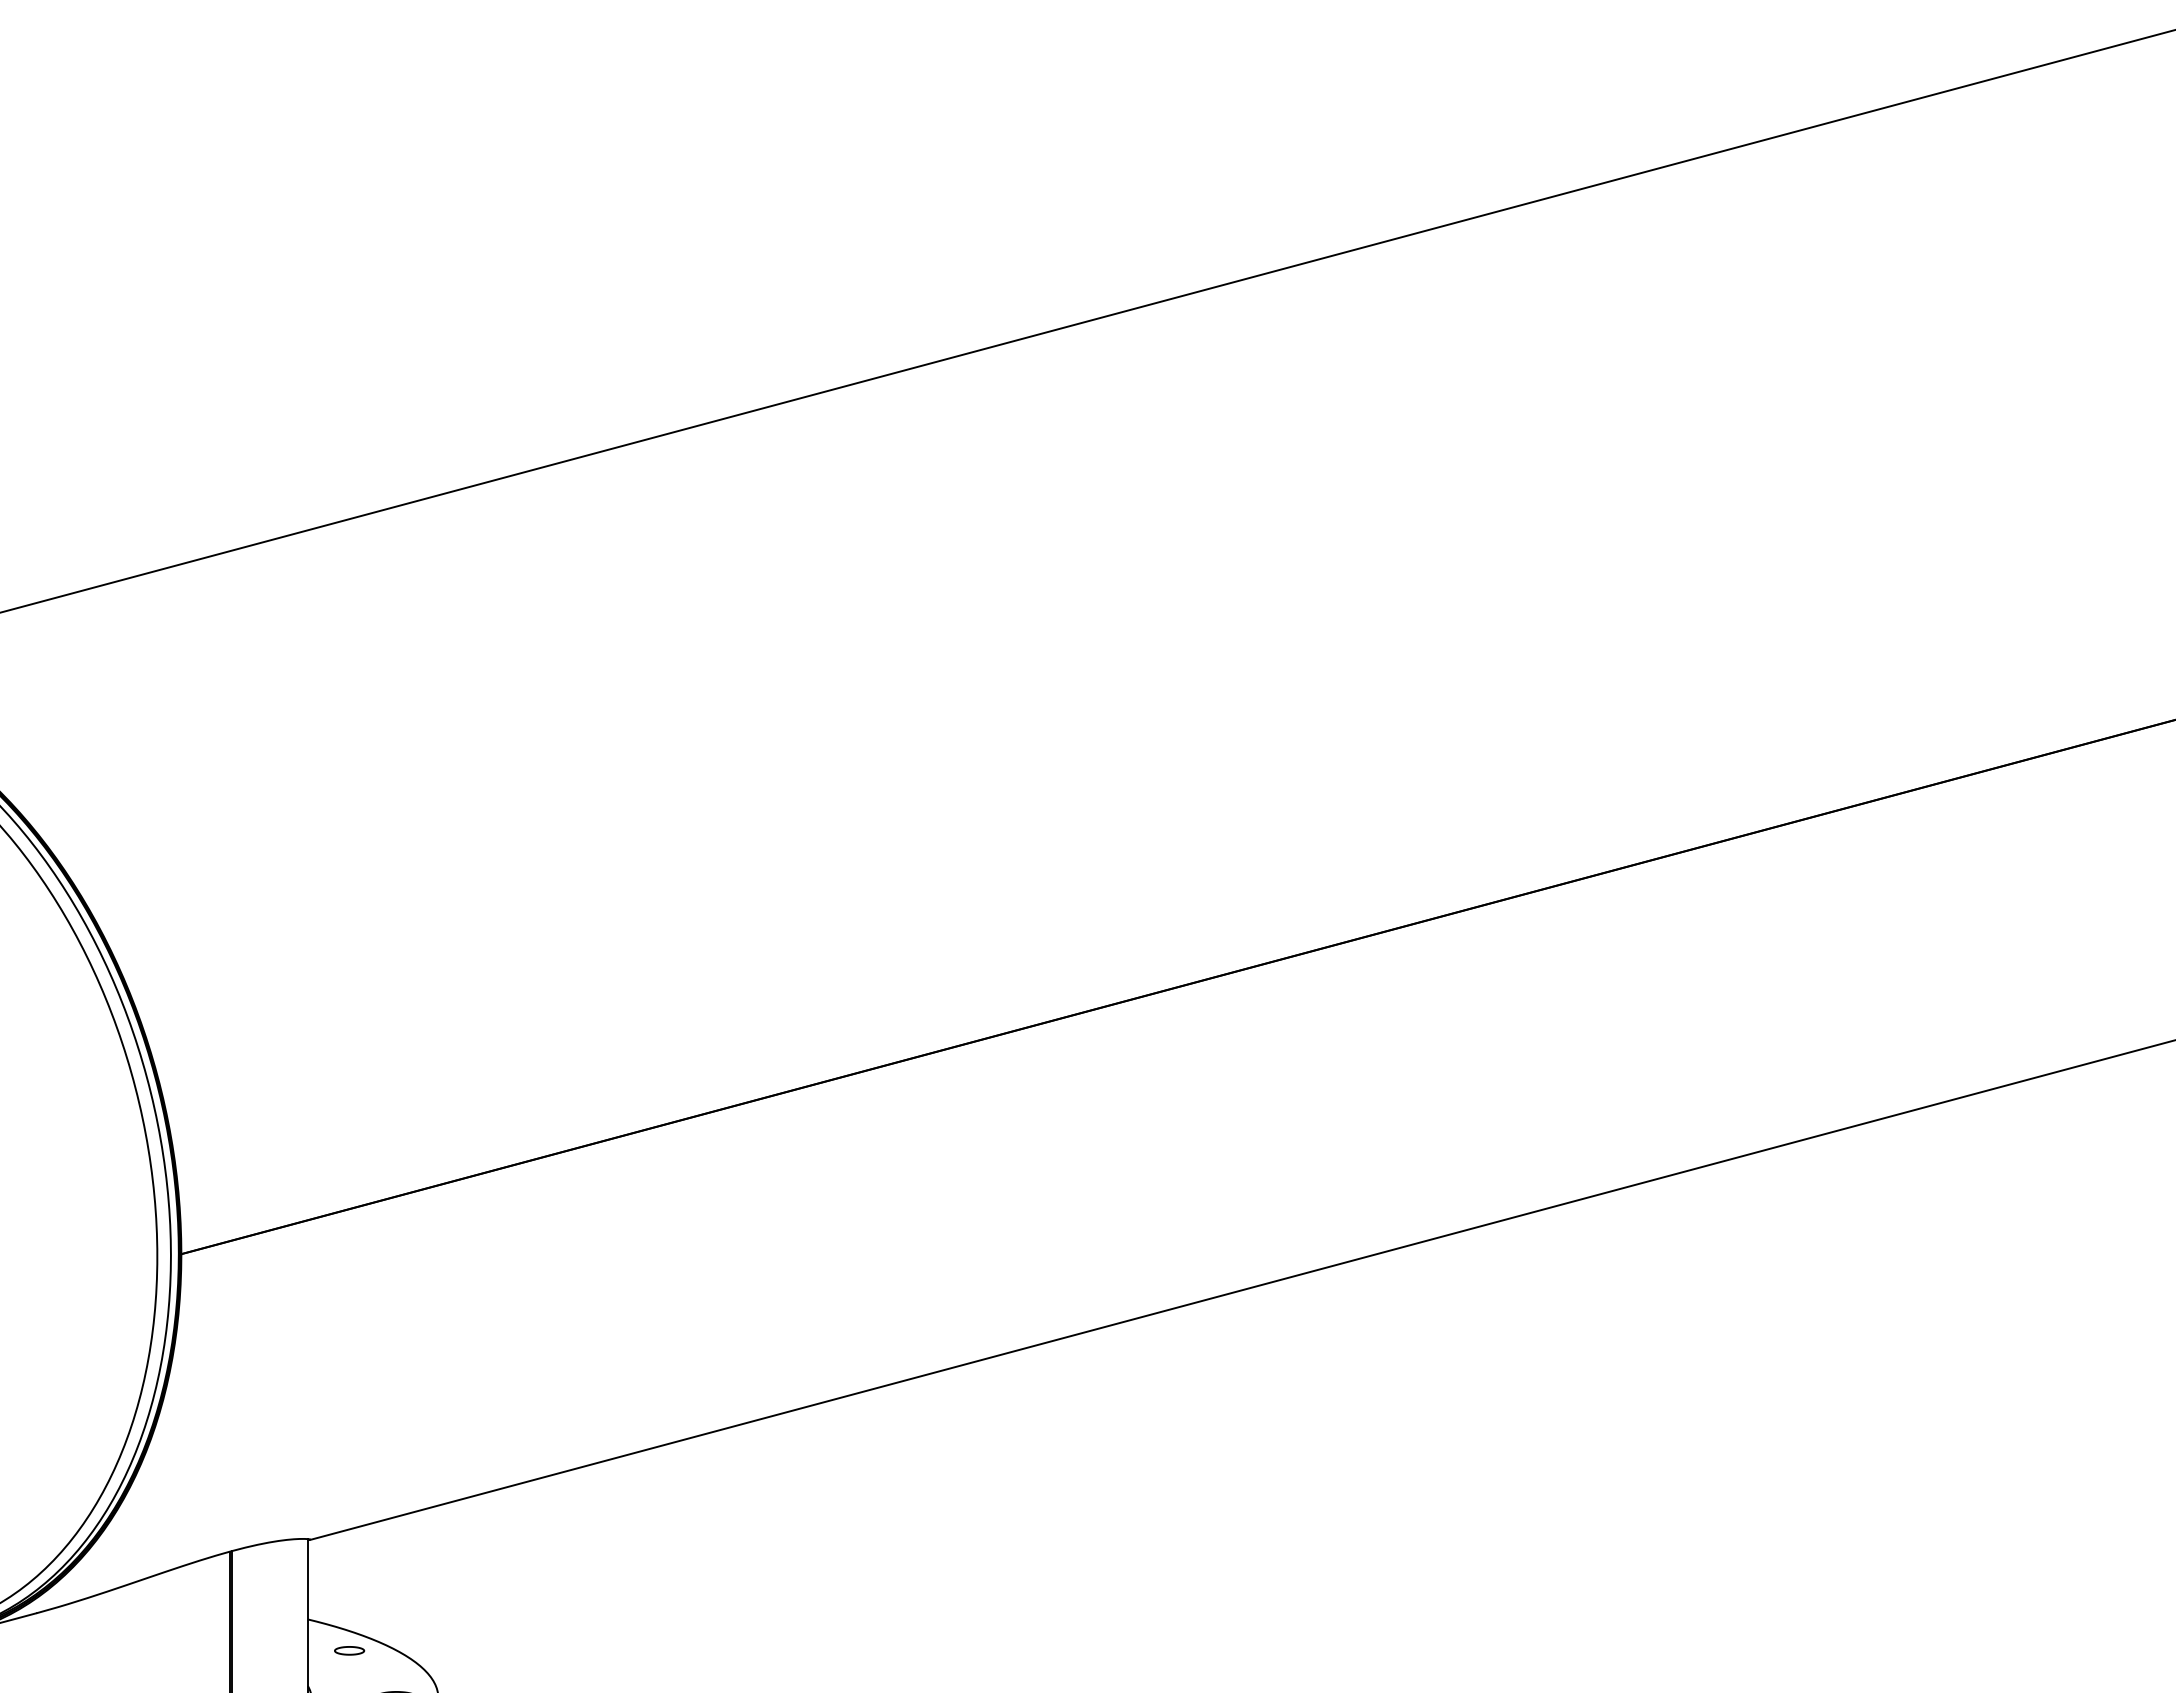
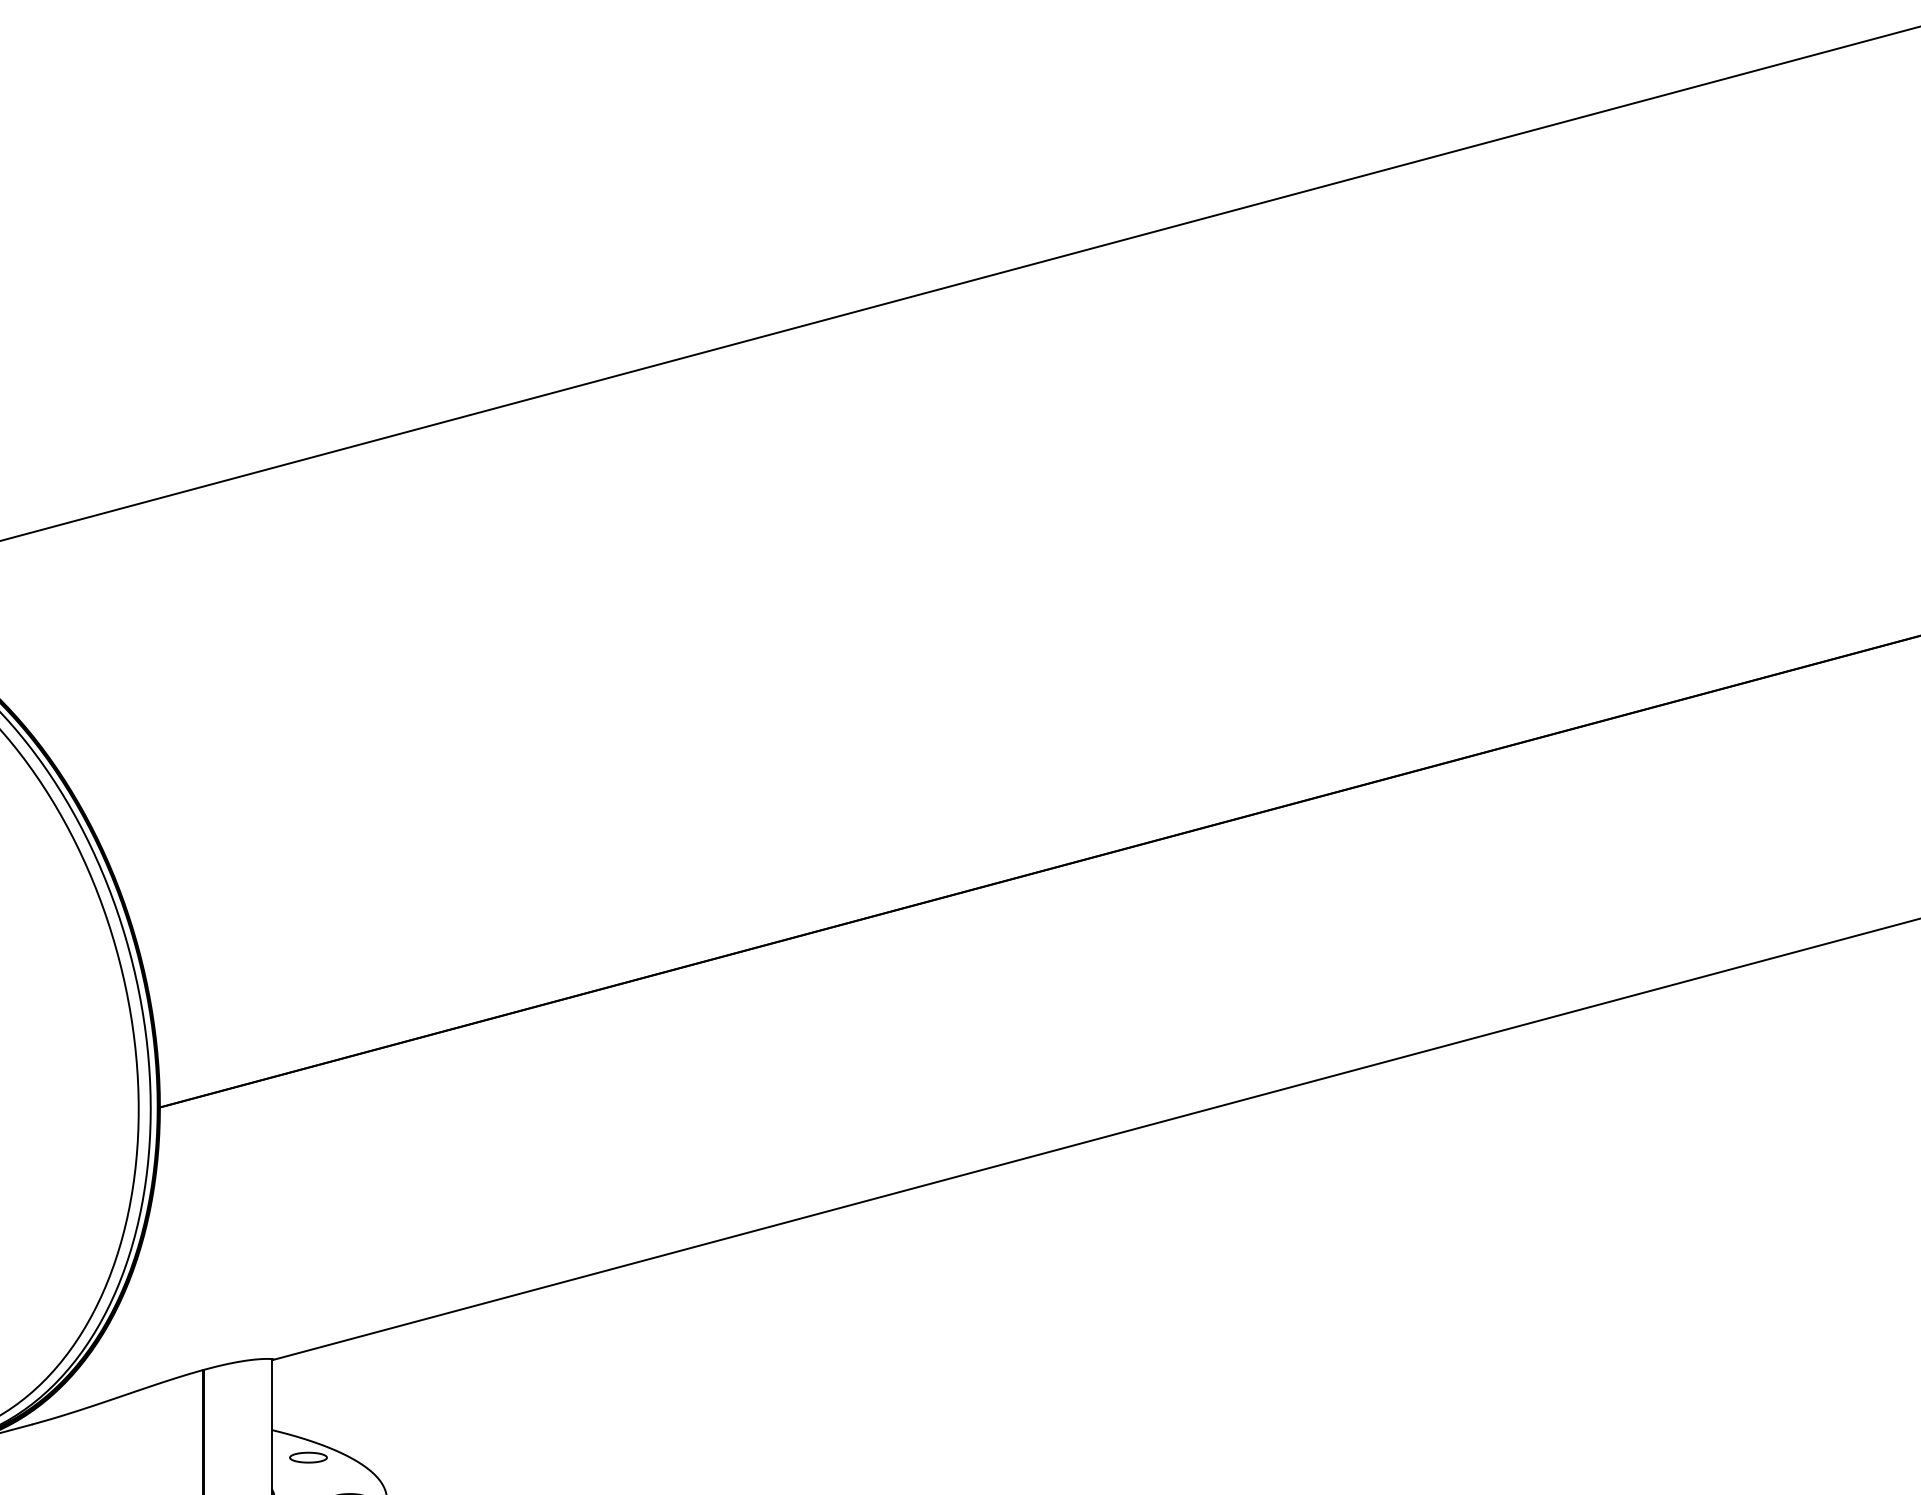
part: (349, 1650) -> (308, 1457), size x1.43

